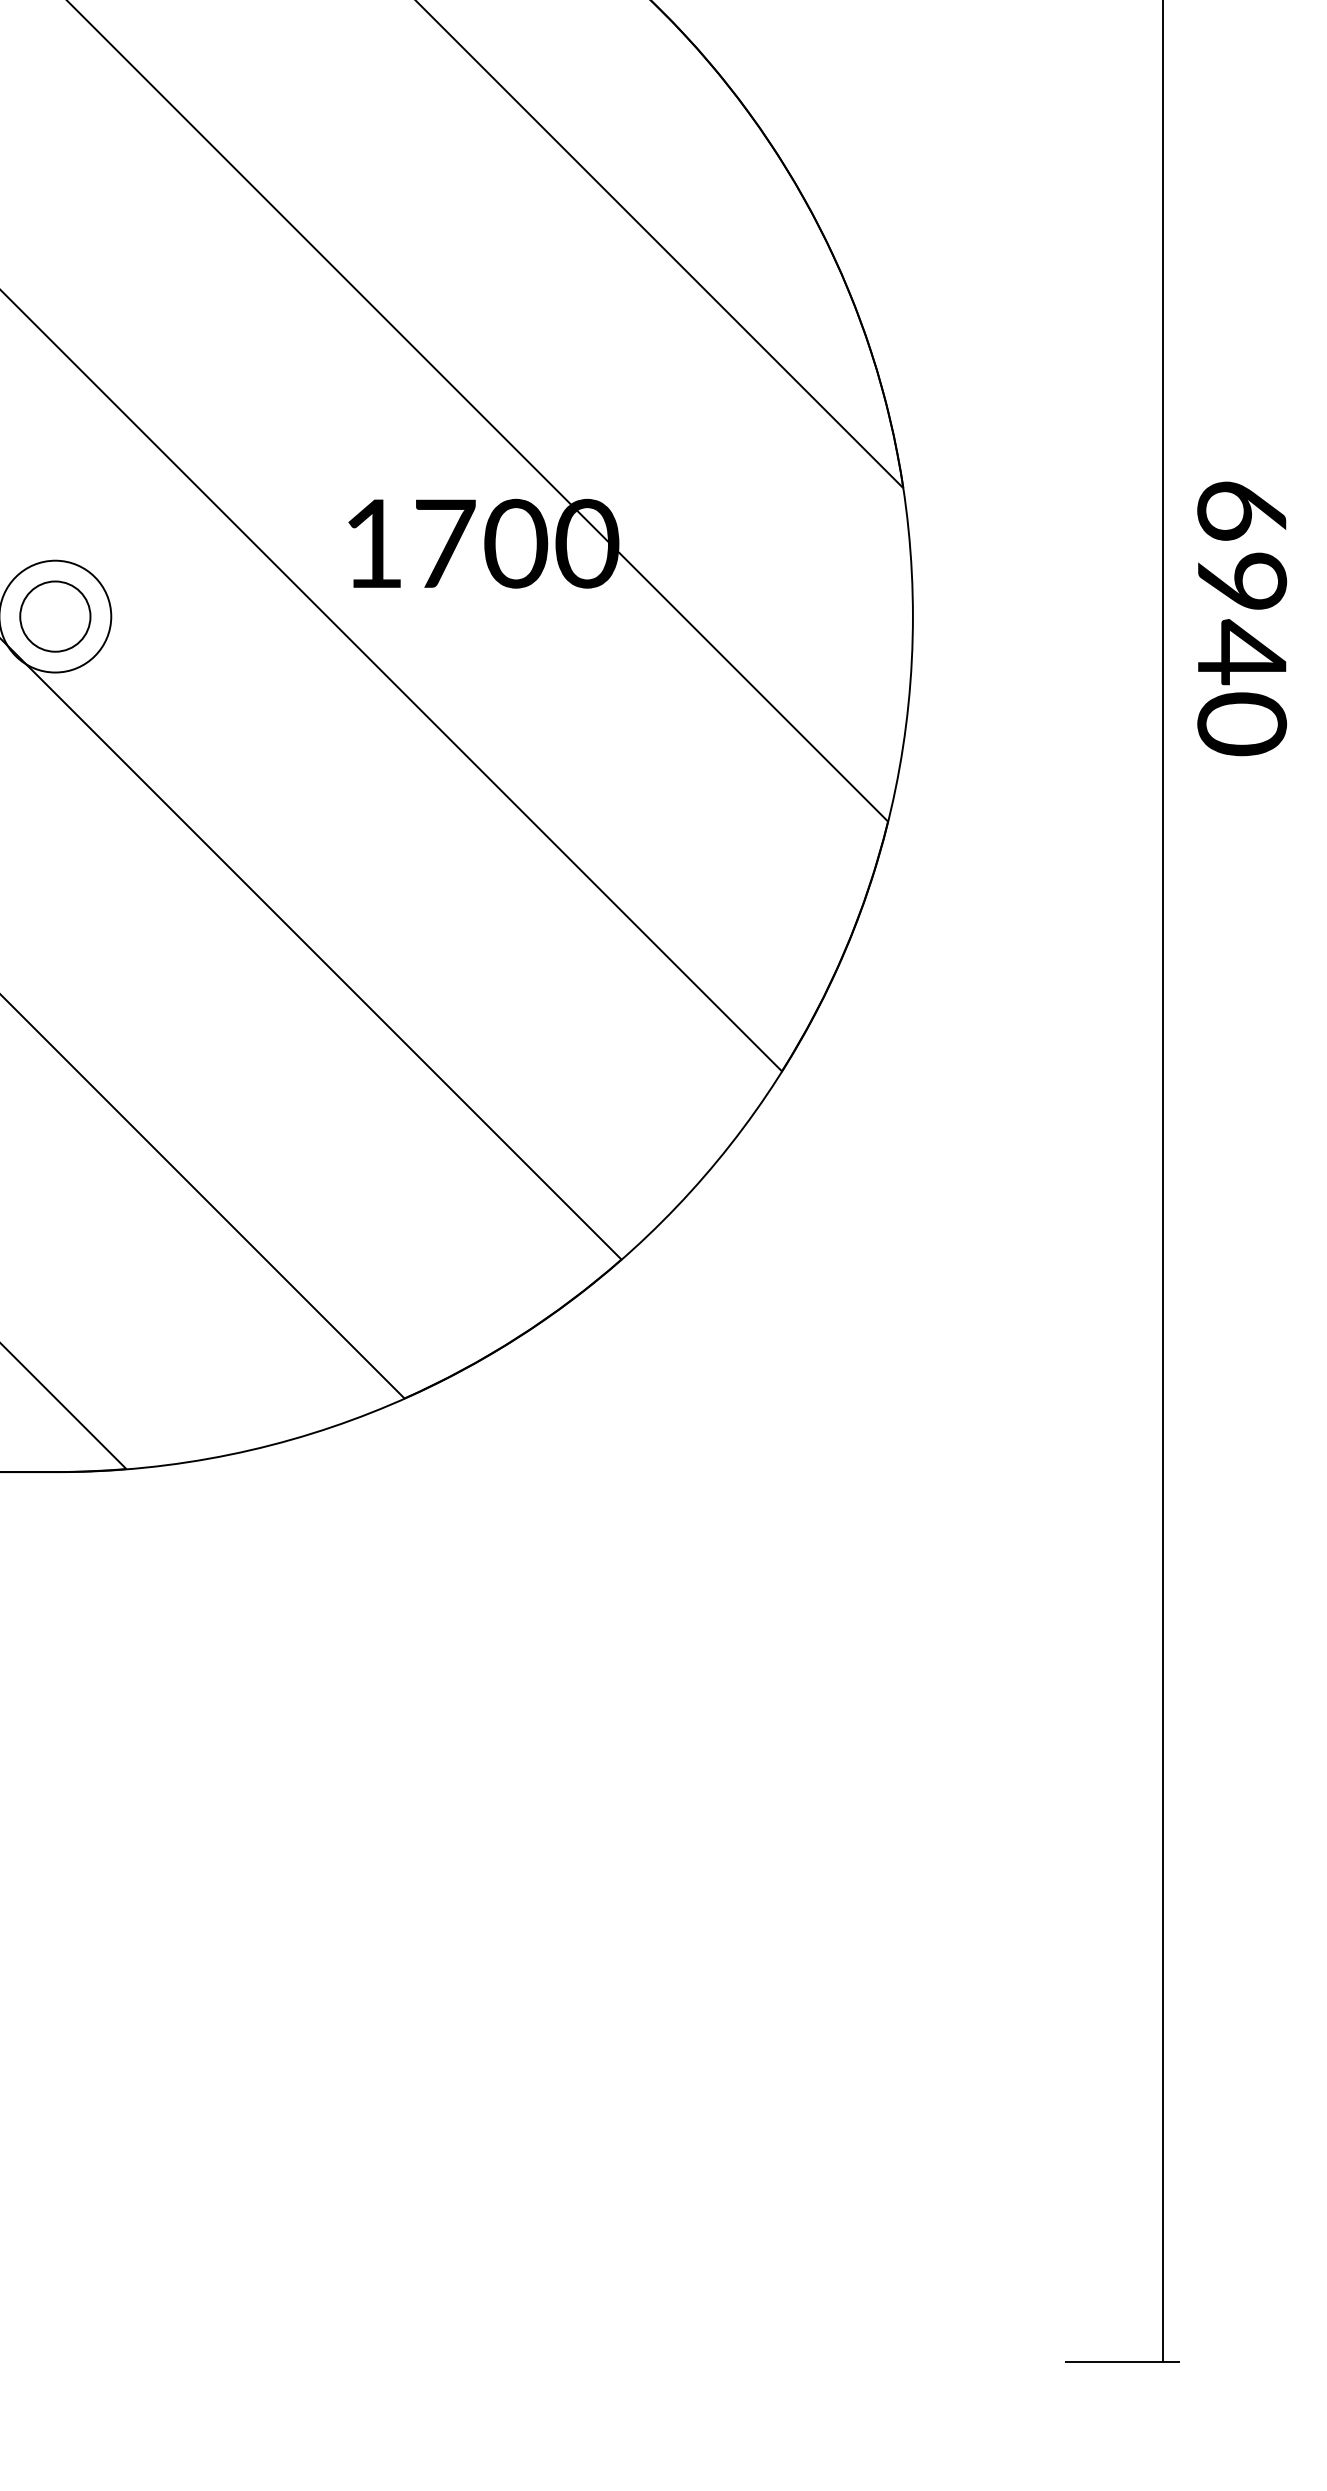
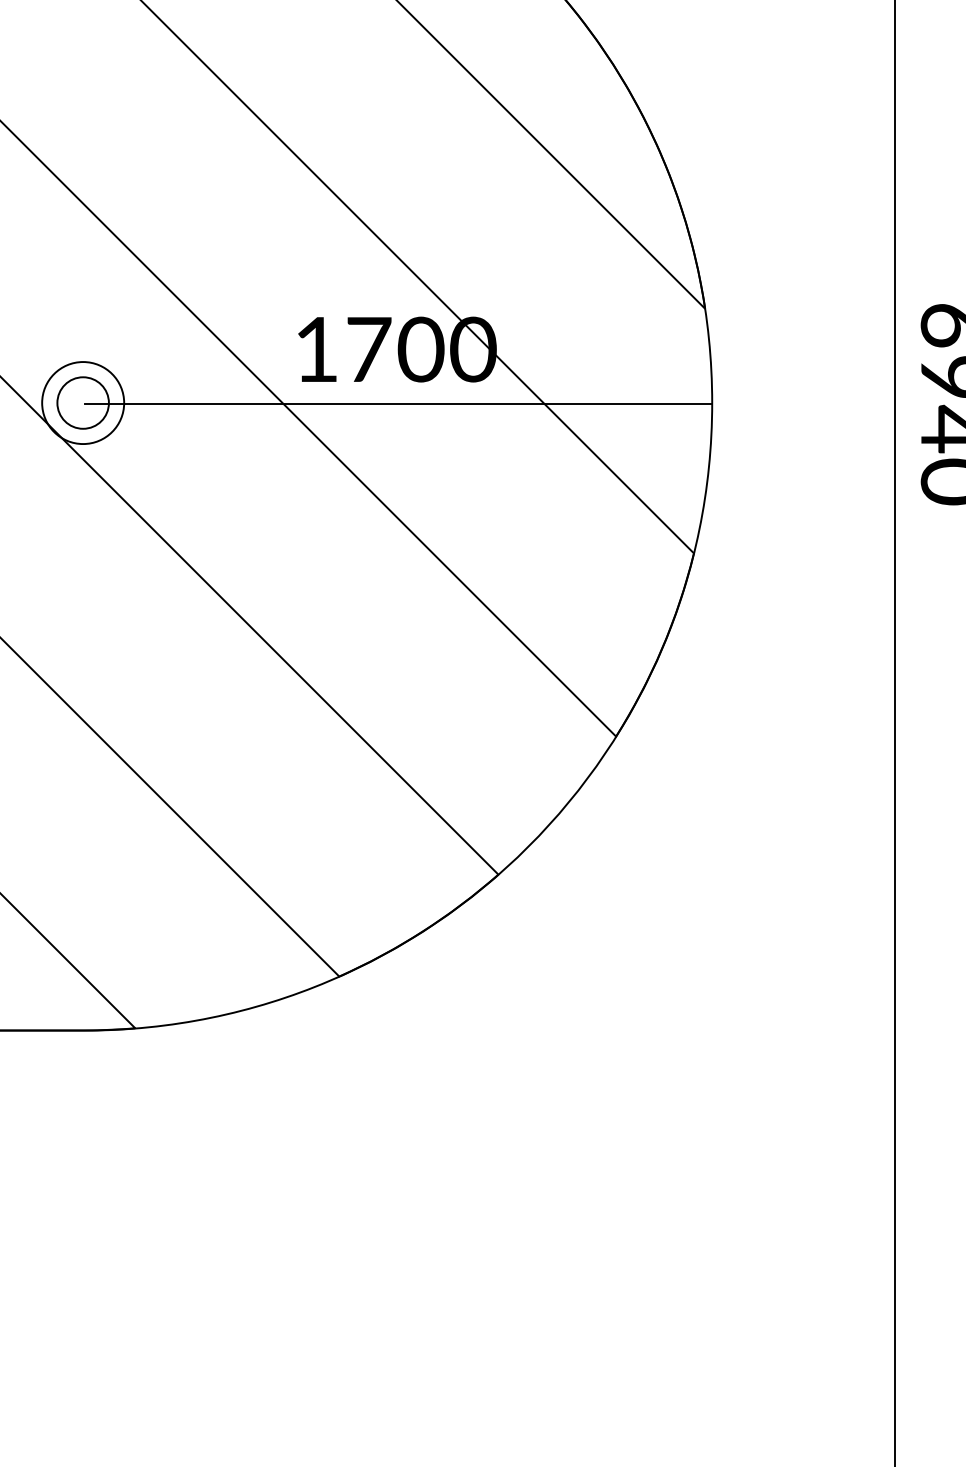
line: (484, 617) -> (397, 403), added

